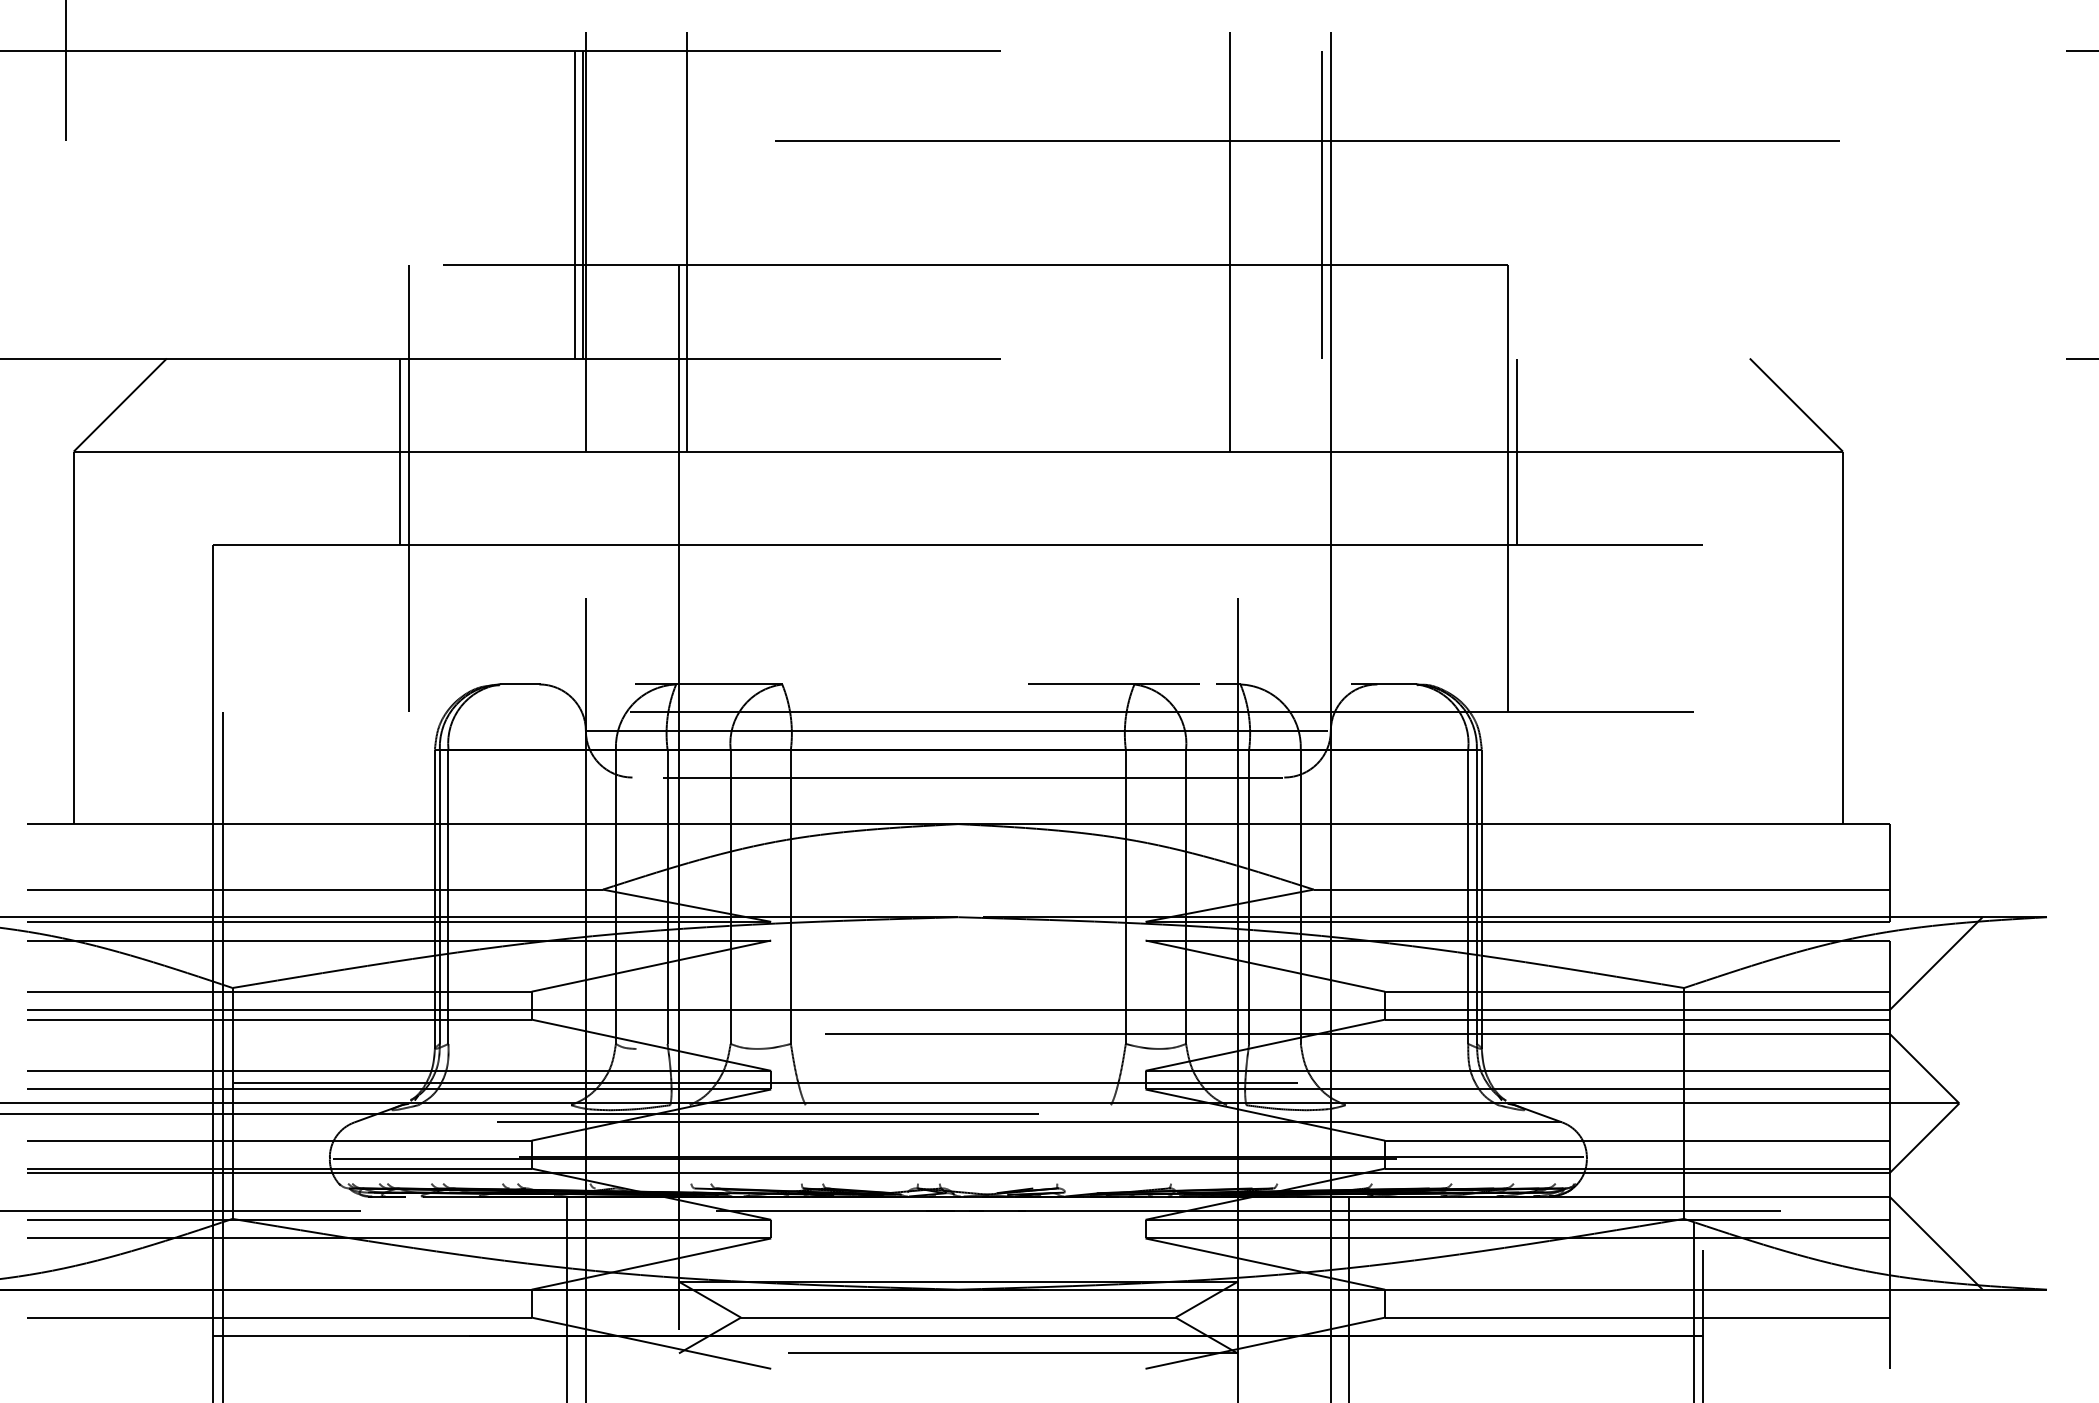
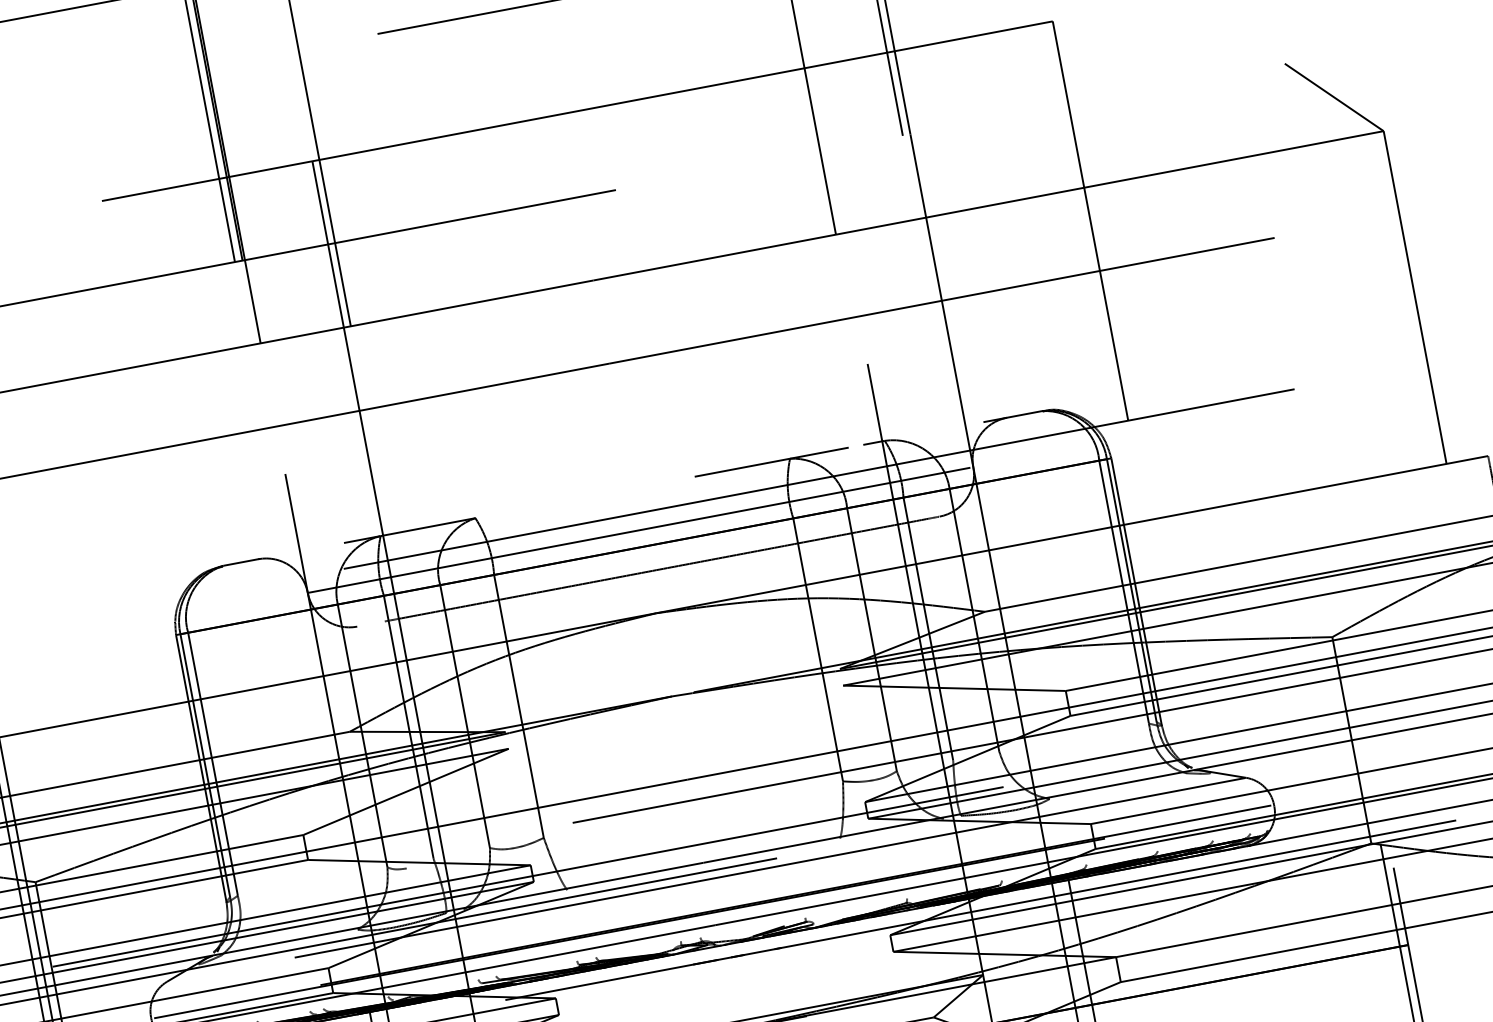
line: (399, 451) -> (94, 374), removed
line: (1517, 451) -> (1092, 185), removed
line: (408, 488) -> (108, 406), removed

